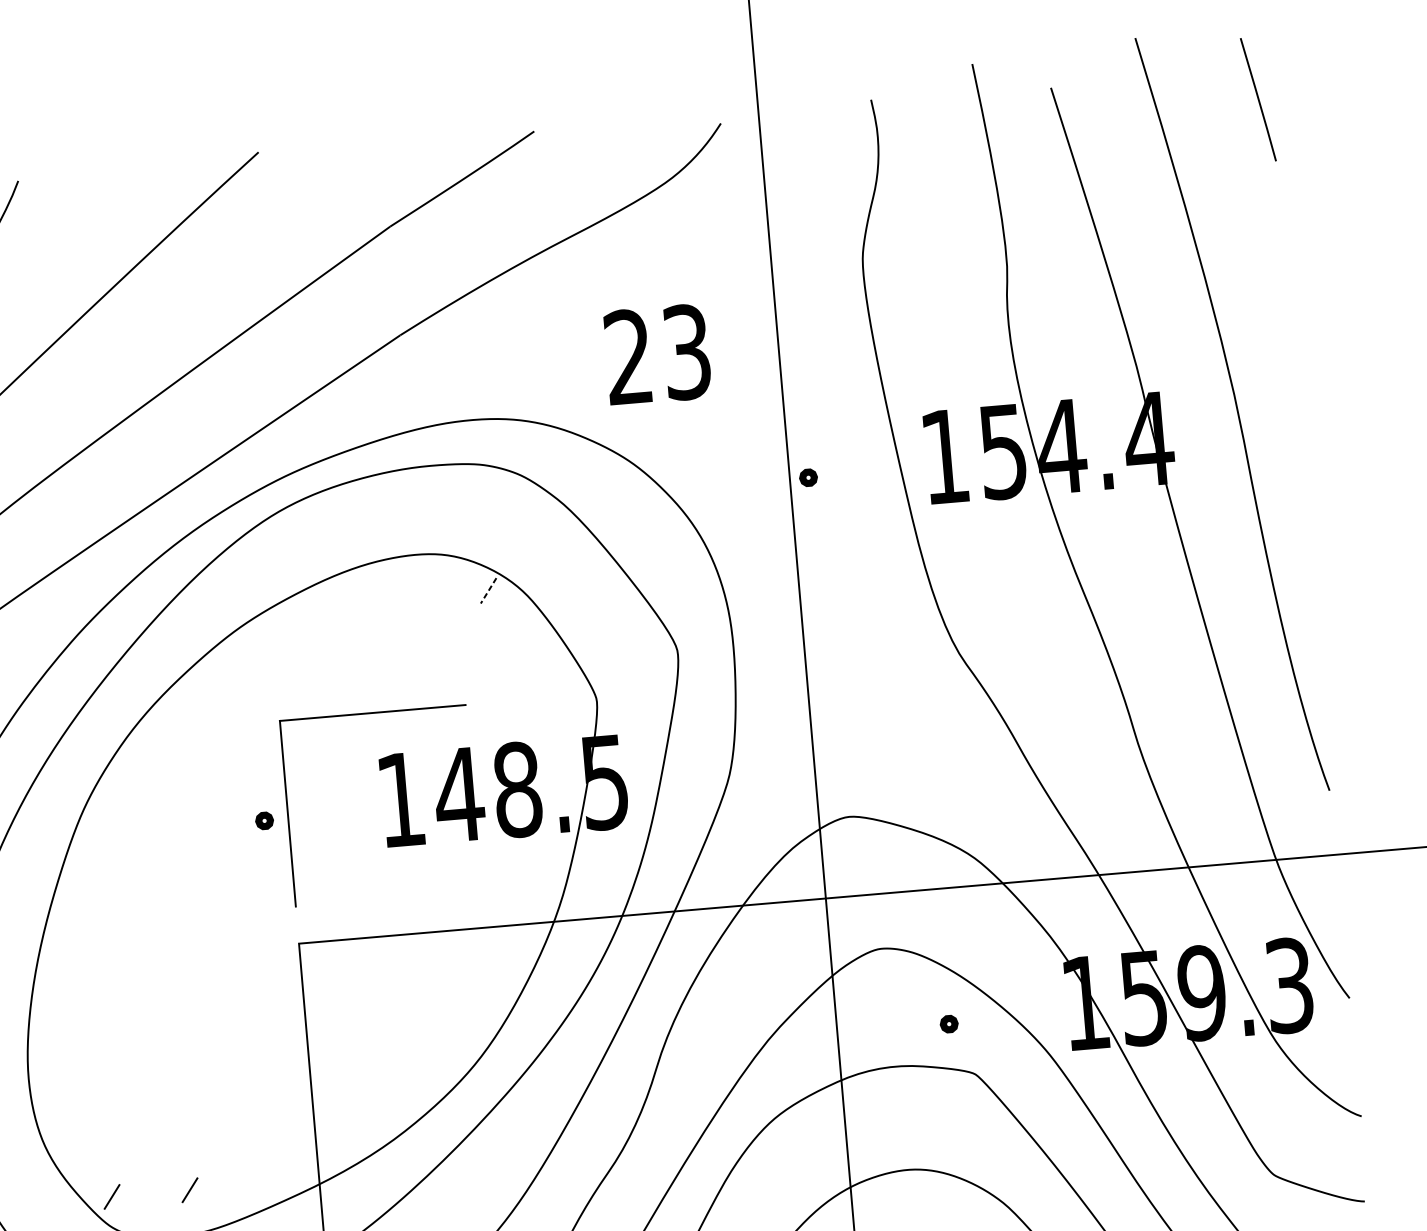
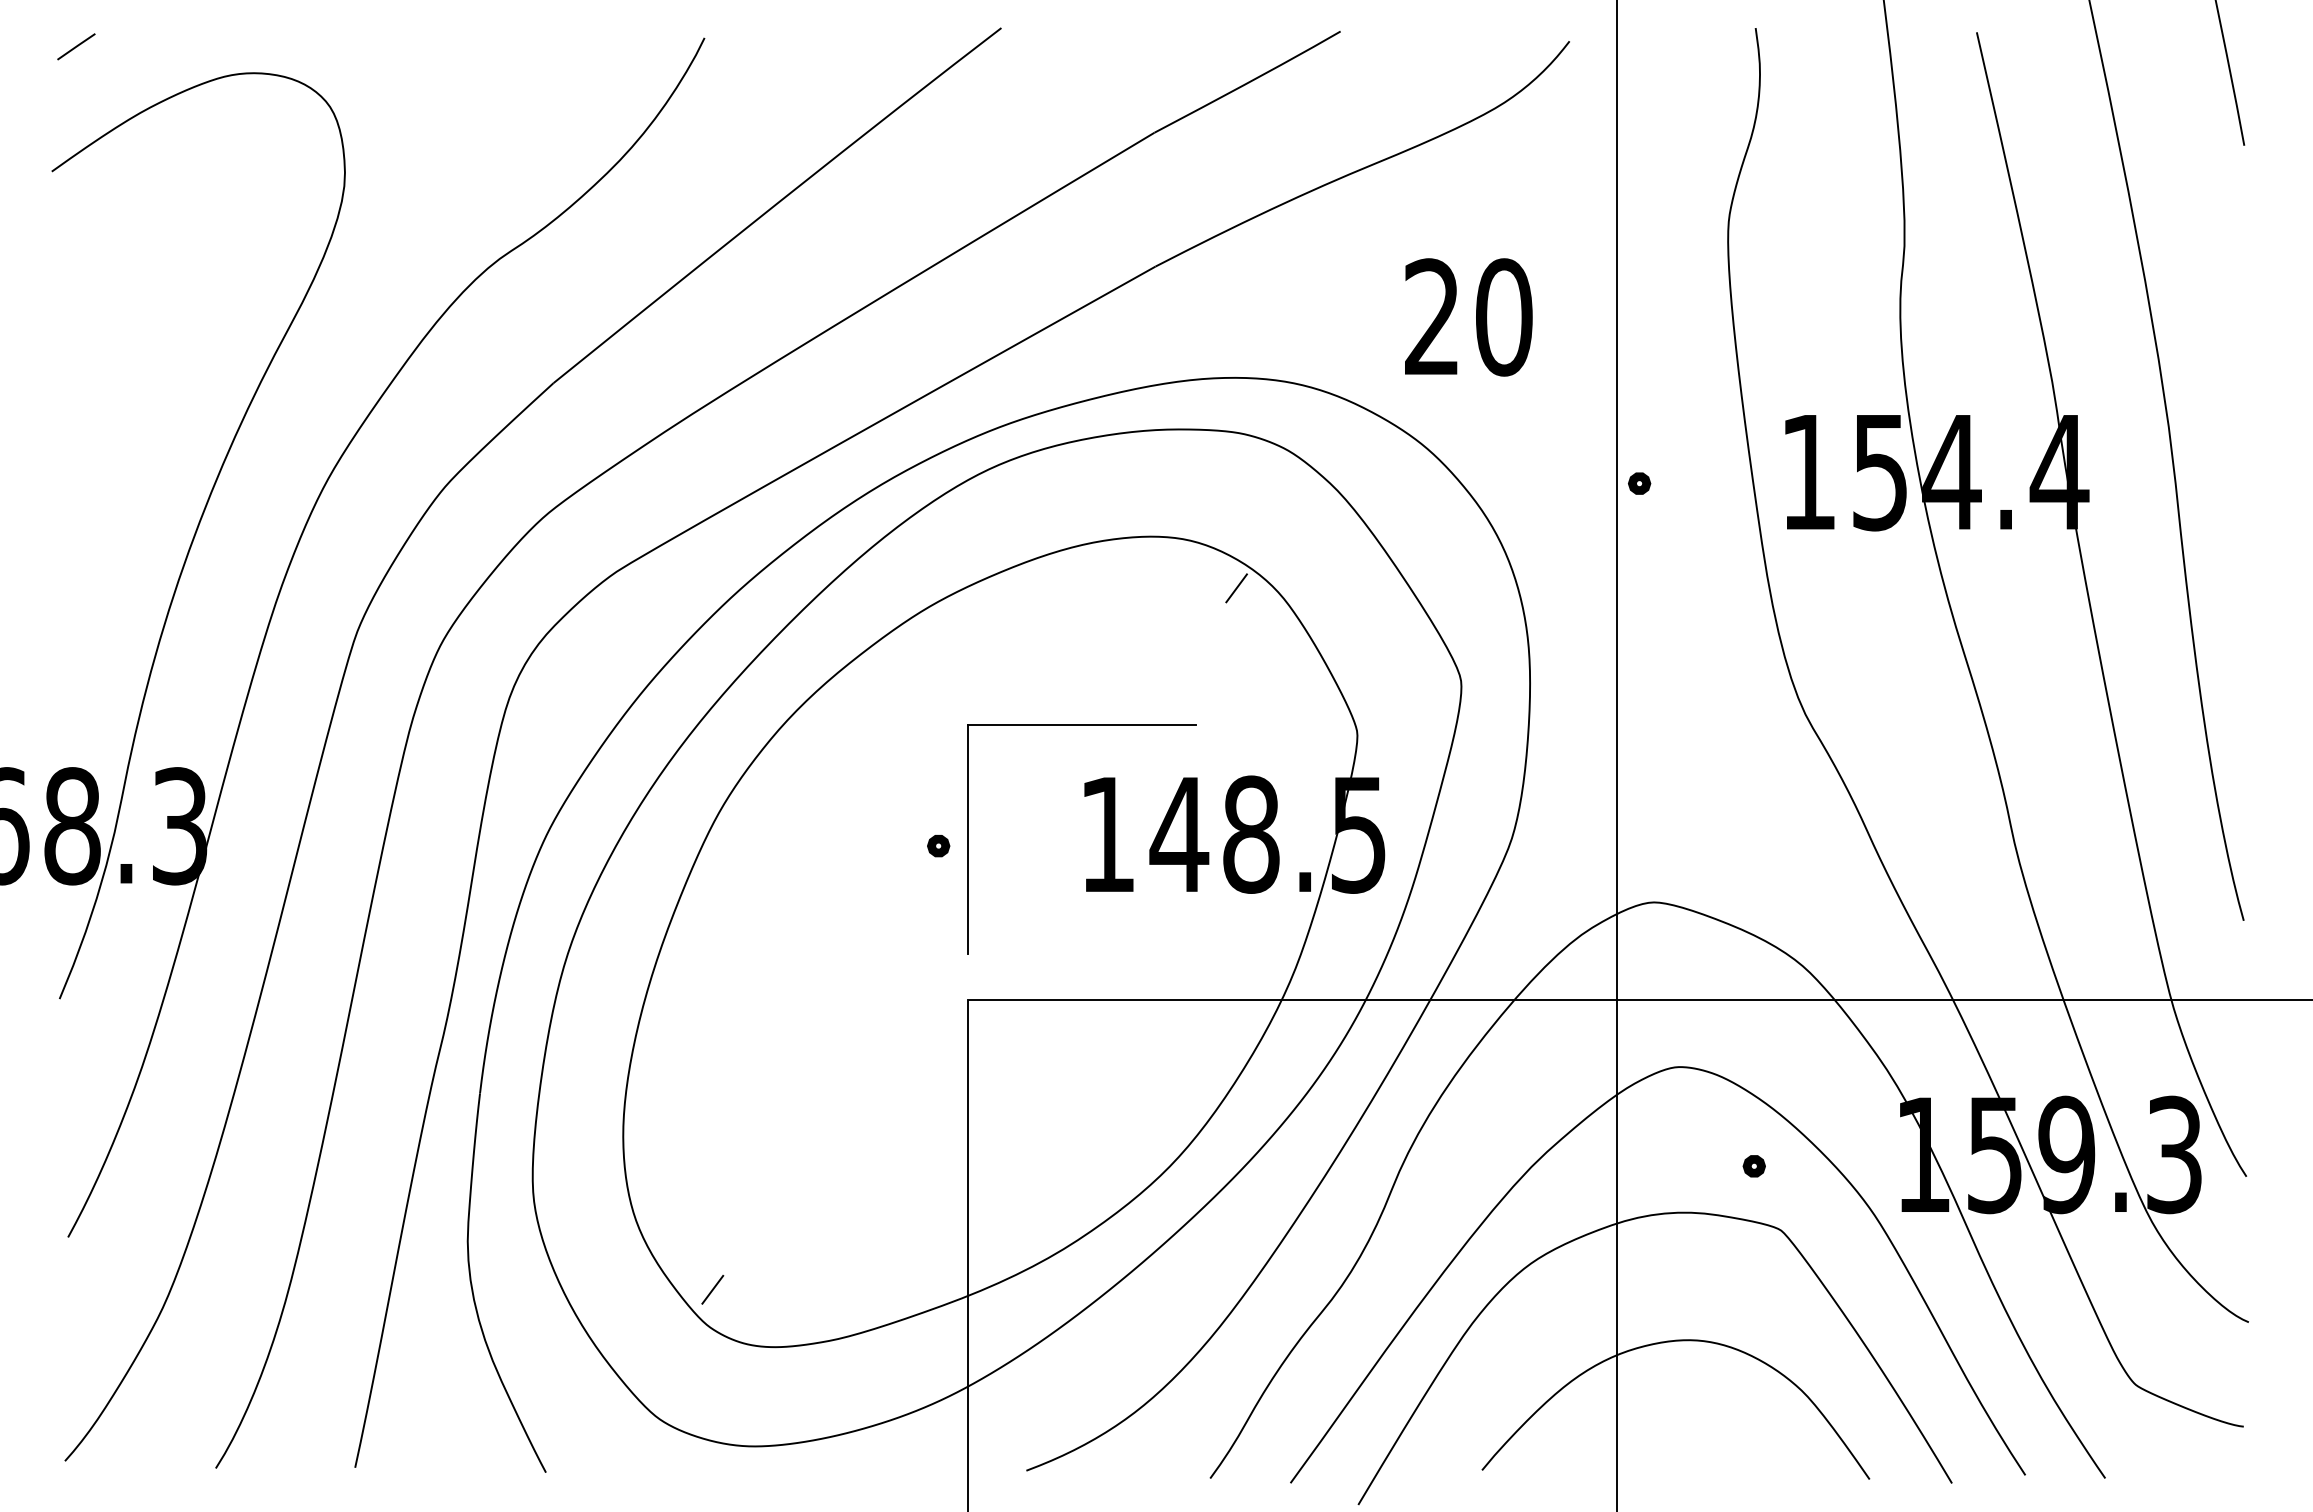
text: (687, 352) -> (1504, 317), 23 -> 20
line: (488, 590) -> (1236, 588), dashed -> solid
line: (189, 1190) -> (808, 1289), removed

